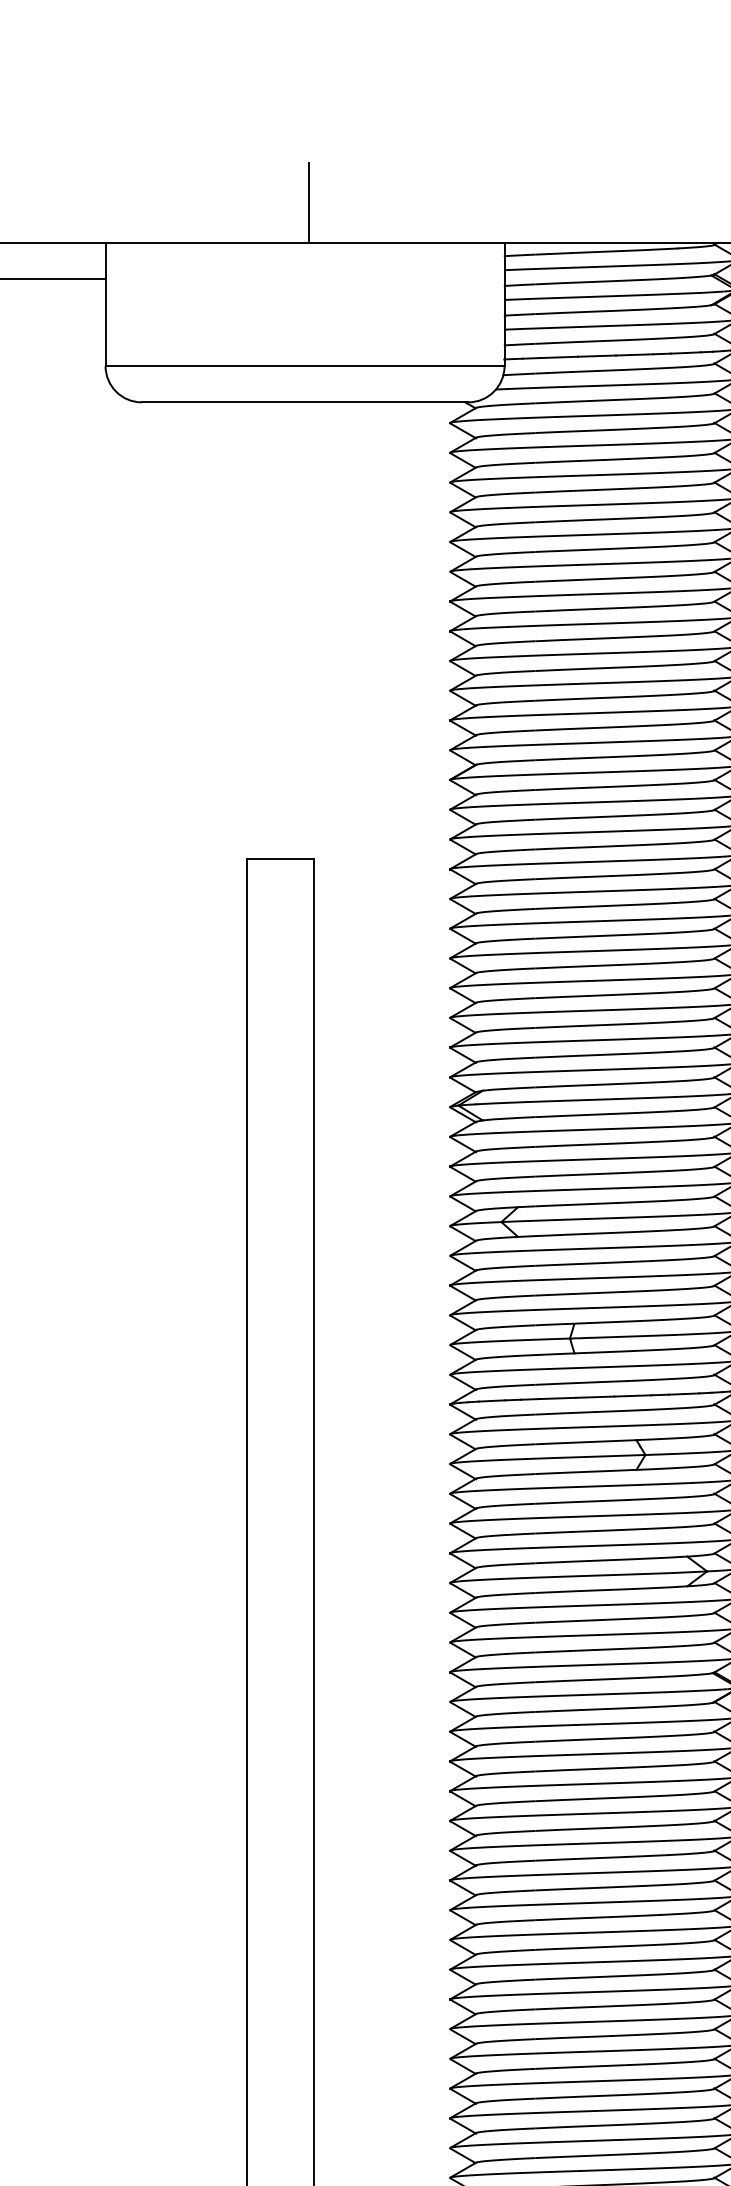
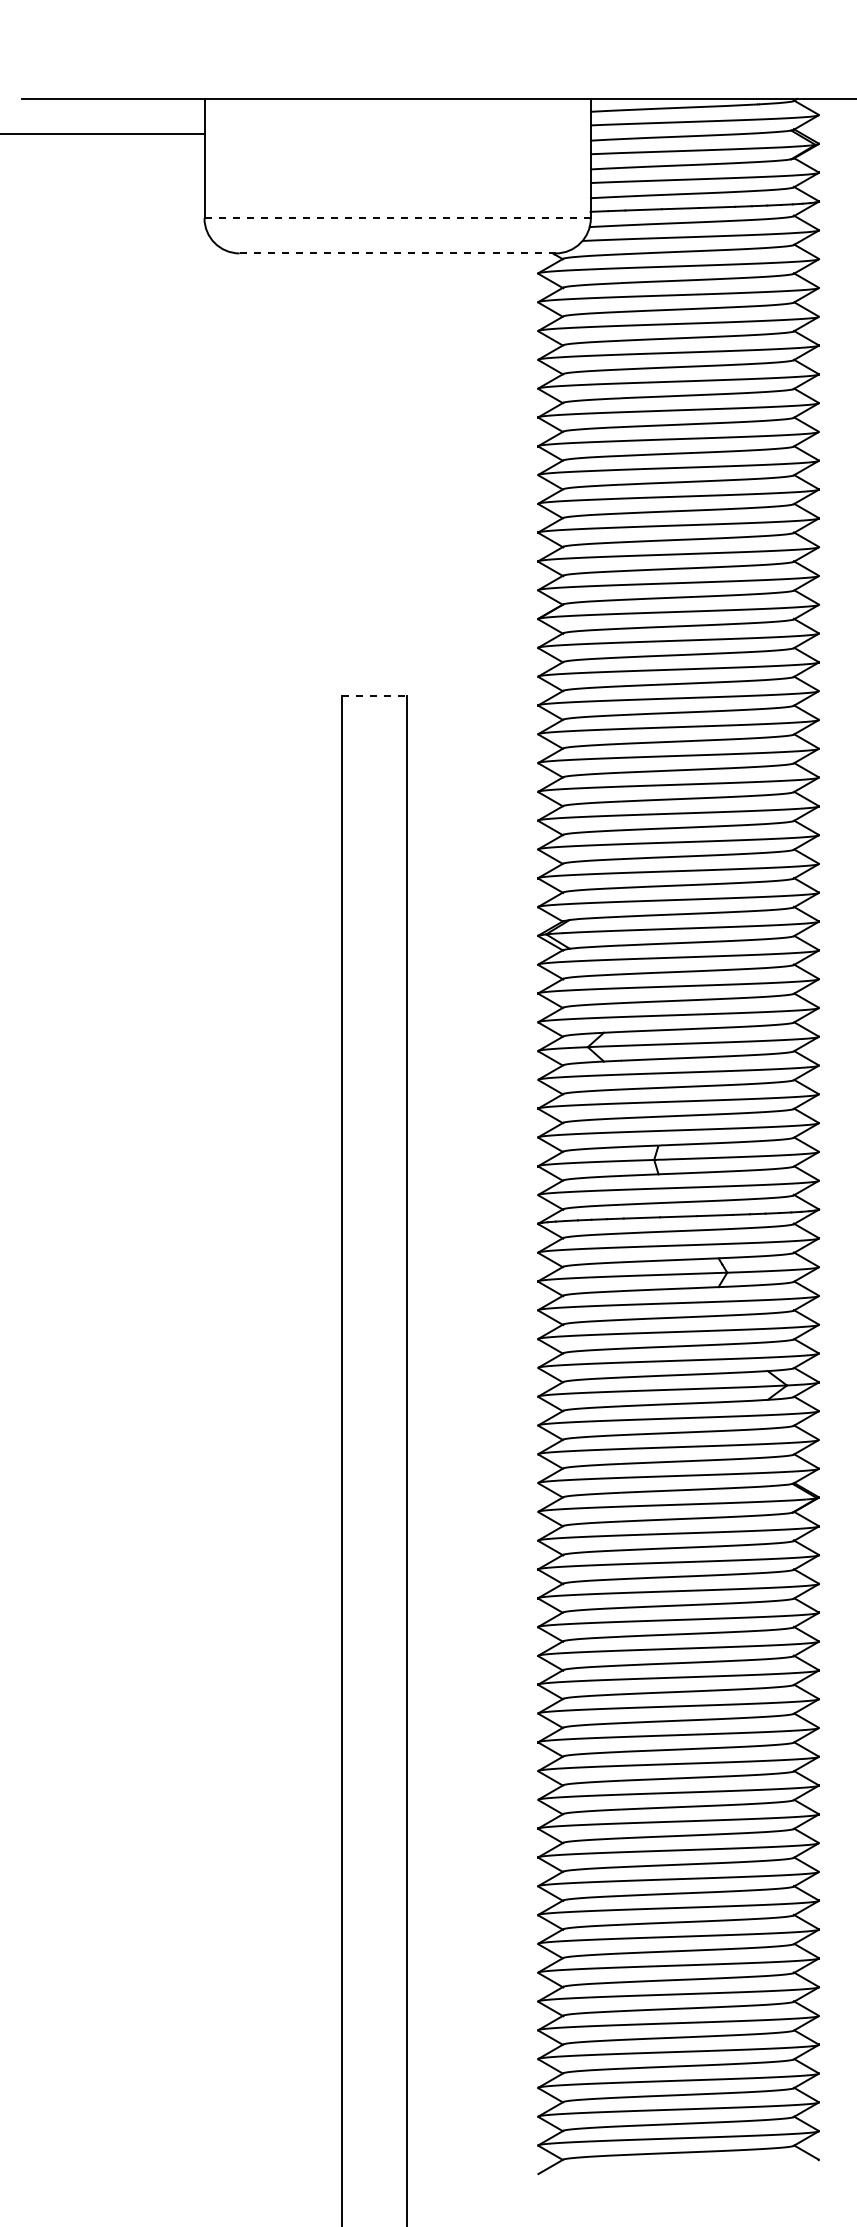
line: (309, 202) -> (401, 59), removed
line: (305, 366) -> (398, 218), solid -> dashed
line: (305, 402) -> (398, 253), solid -> dashed
line: (281, 858) -> (374, 695), solid -> dashed

